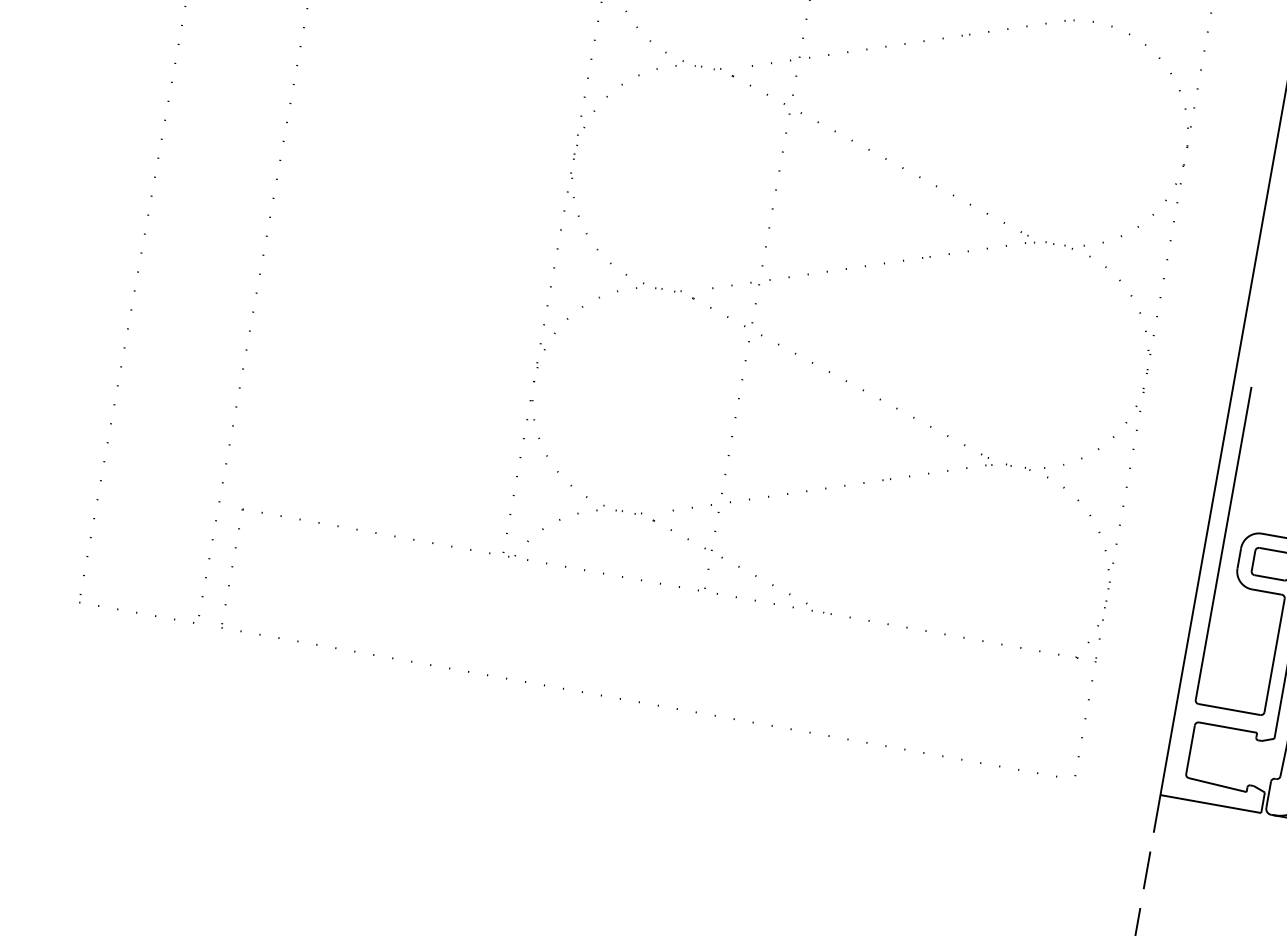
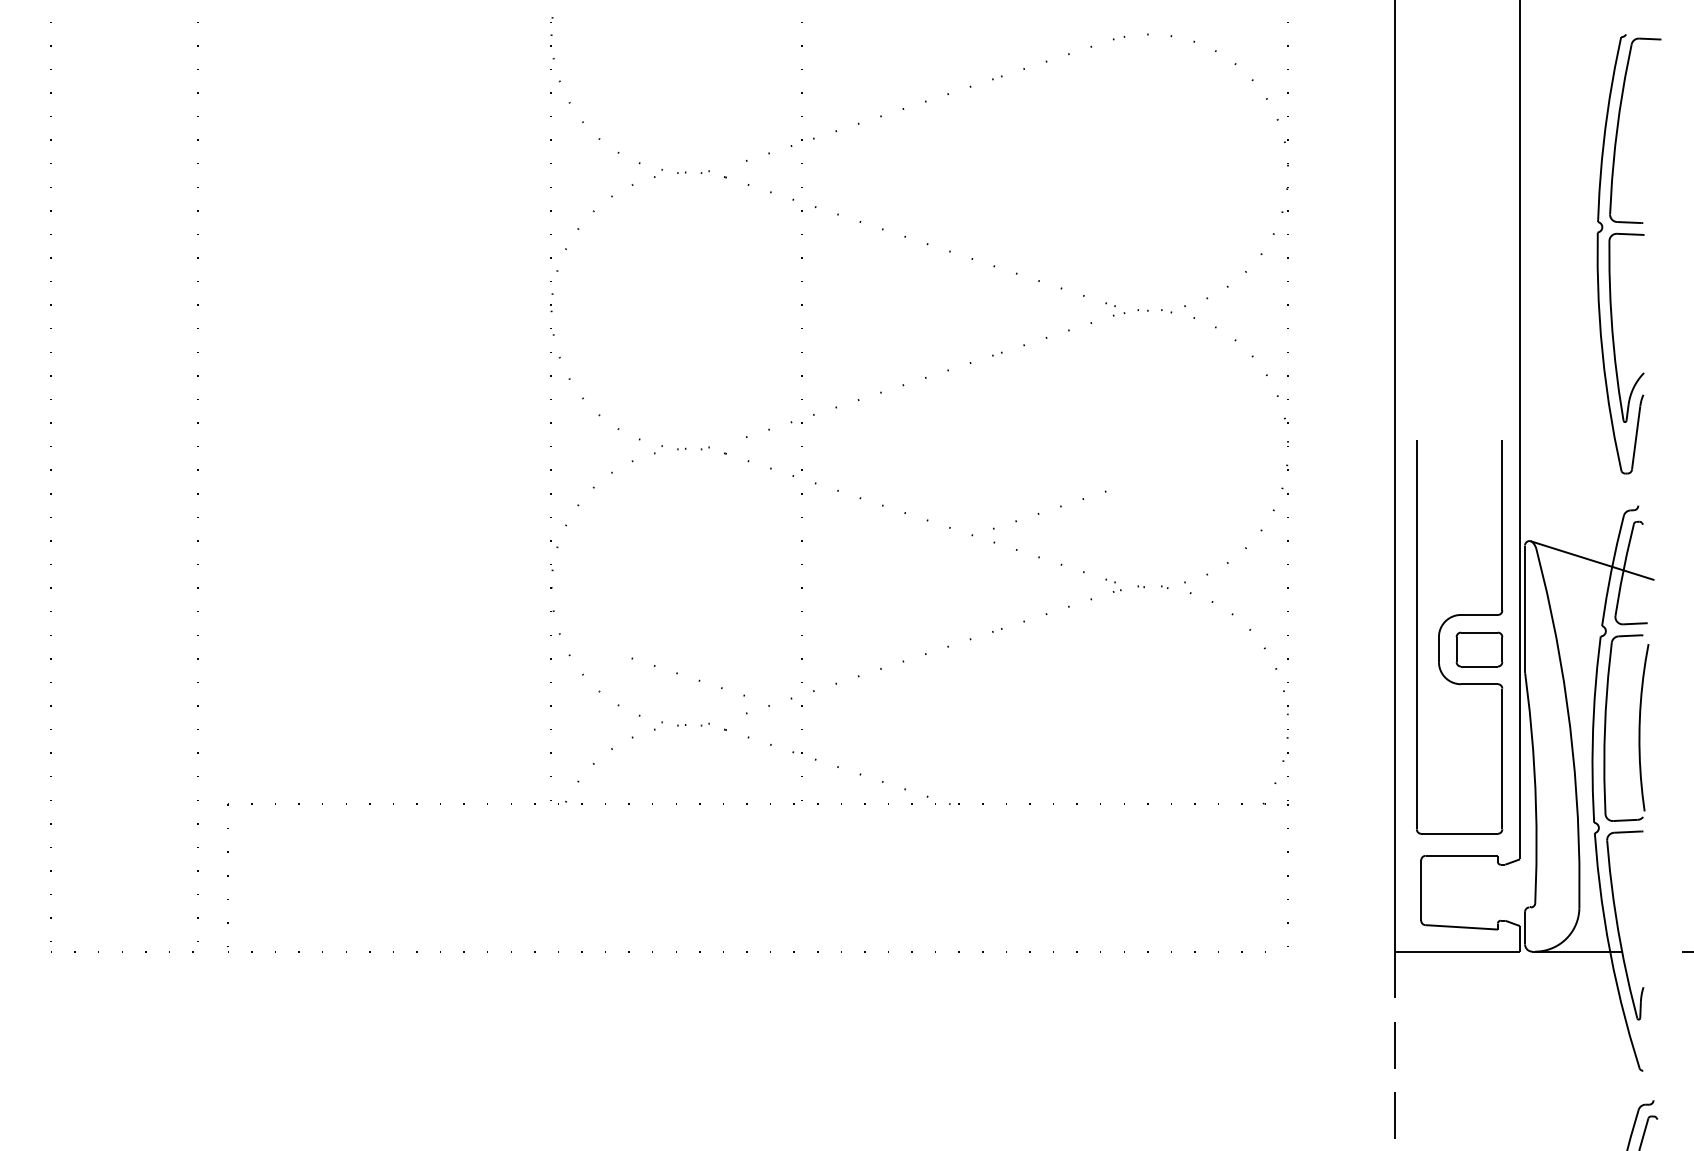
line: (937, 391) -> (1039, 513), added
line: (623, 469) -> (677, 674), added

